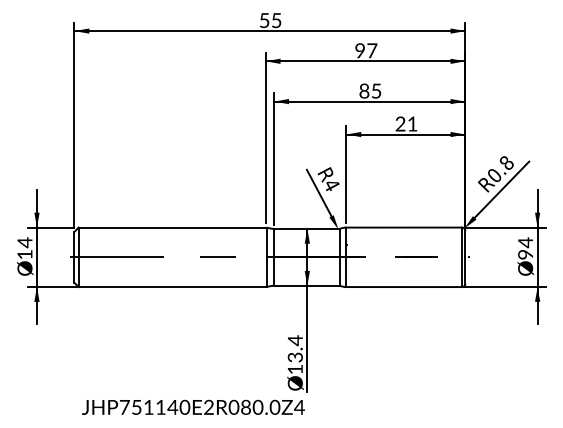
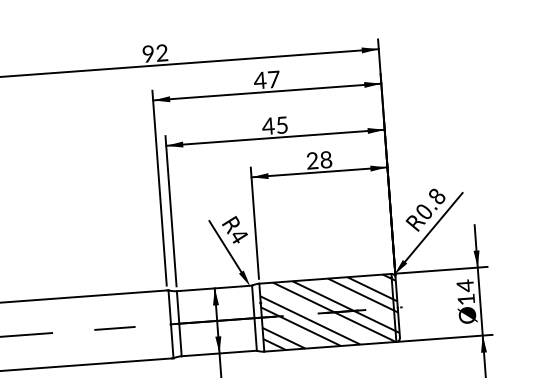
text: (270, 20) -> (155, 53), 55 -> 92
text: (359, 50) -> (259, 80), 97 -> 47
text: (363, 90) -> (267, 125), 85 -> 45
text: (412, 123) -> (326, 159), 21 -> 28
text: (525, 254) -> (466, 299), 94 -> 14
hatch: (405, 257) -> (329, 312), added

